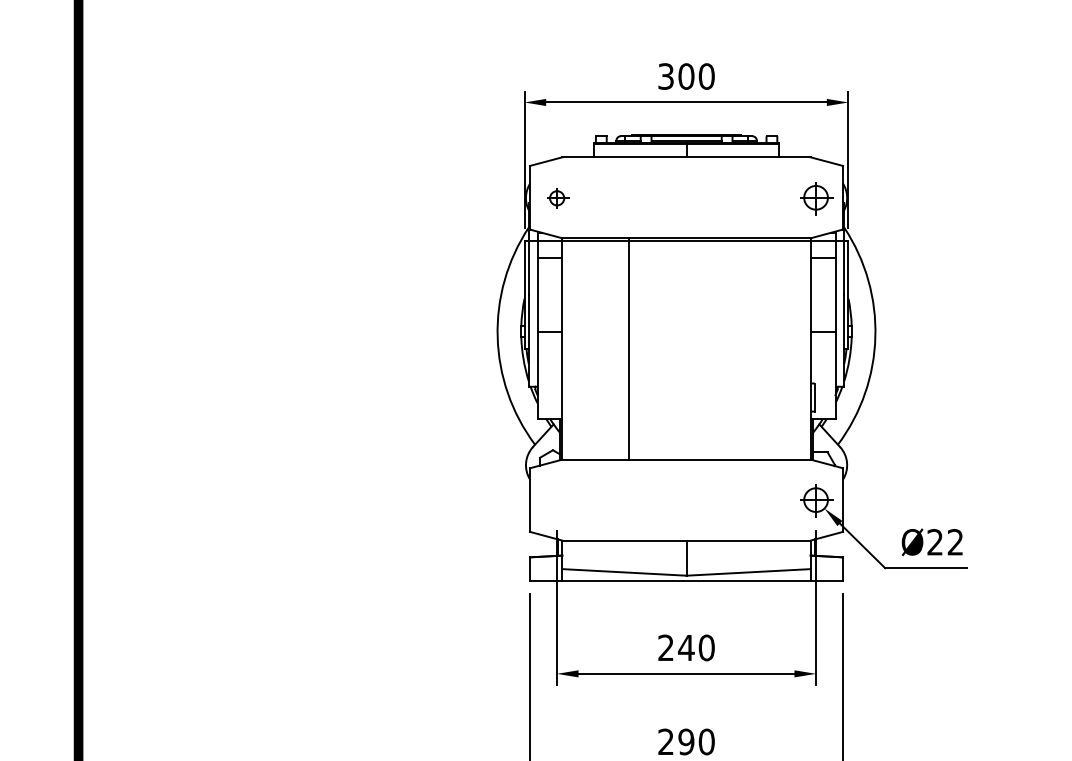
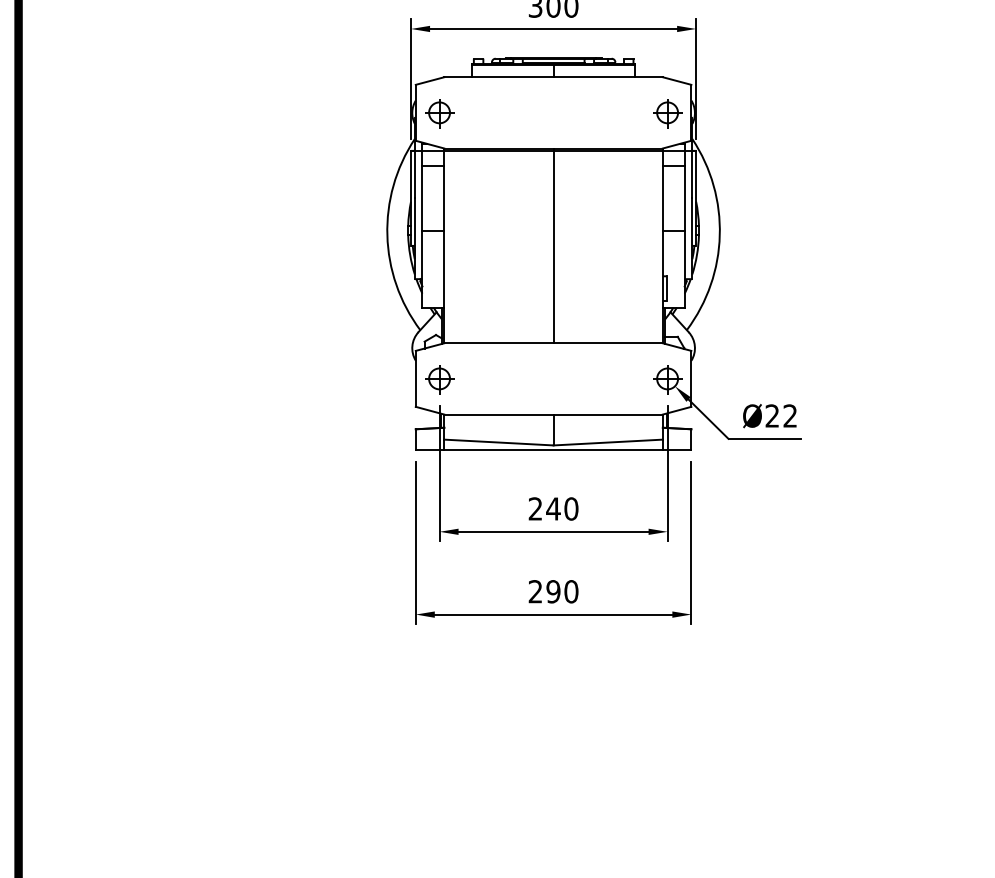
part: (556, 198) -> (439, 113), size x1.67
line: (628, 348) -> (553, 245), moved
part: (556, 500) -> (439, 379), added

